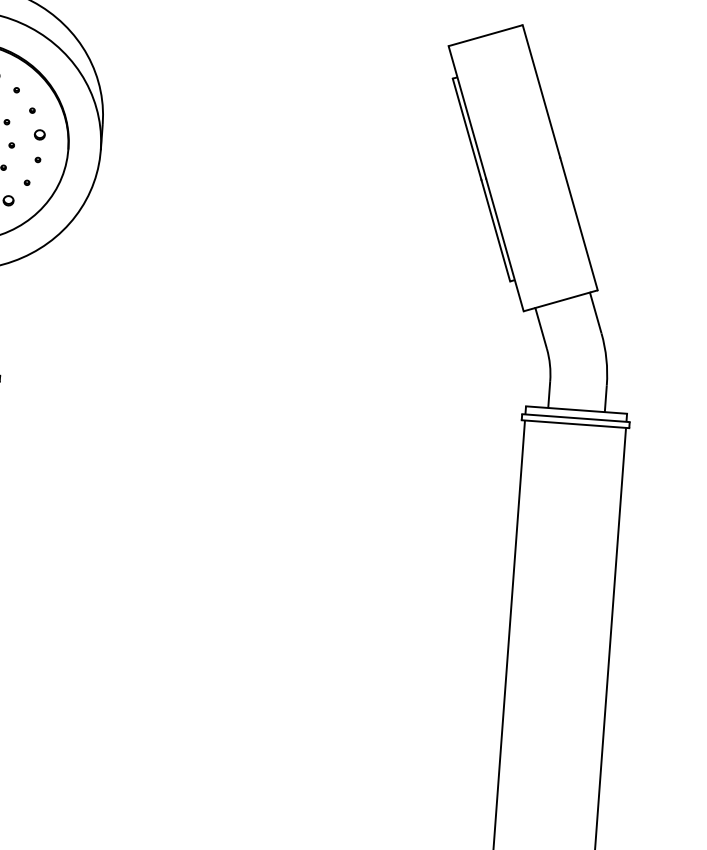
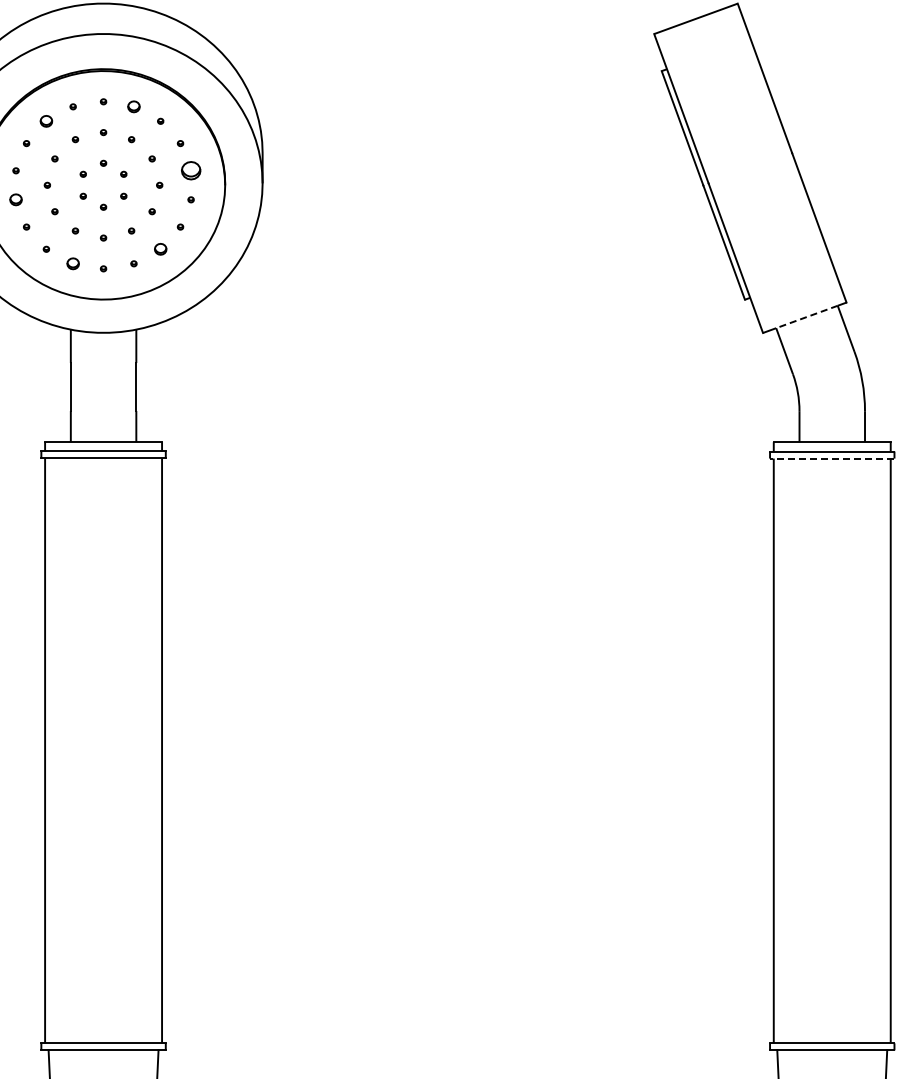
part: (39, 134) -> (190, 170), size x1.6
line: (562, 299) -> (806, 316), solid -> dashed
line: (574, 424) -> (831, 458), solid -> dashed

